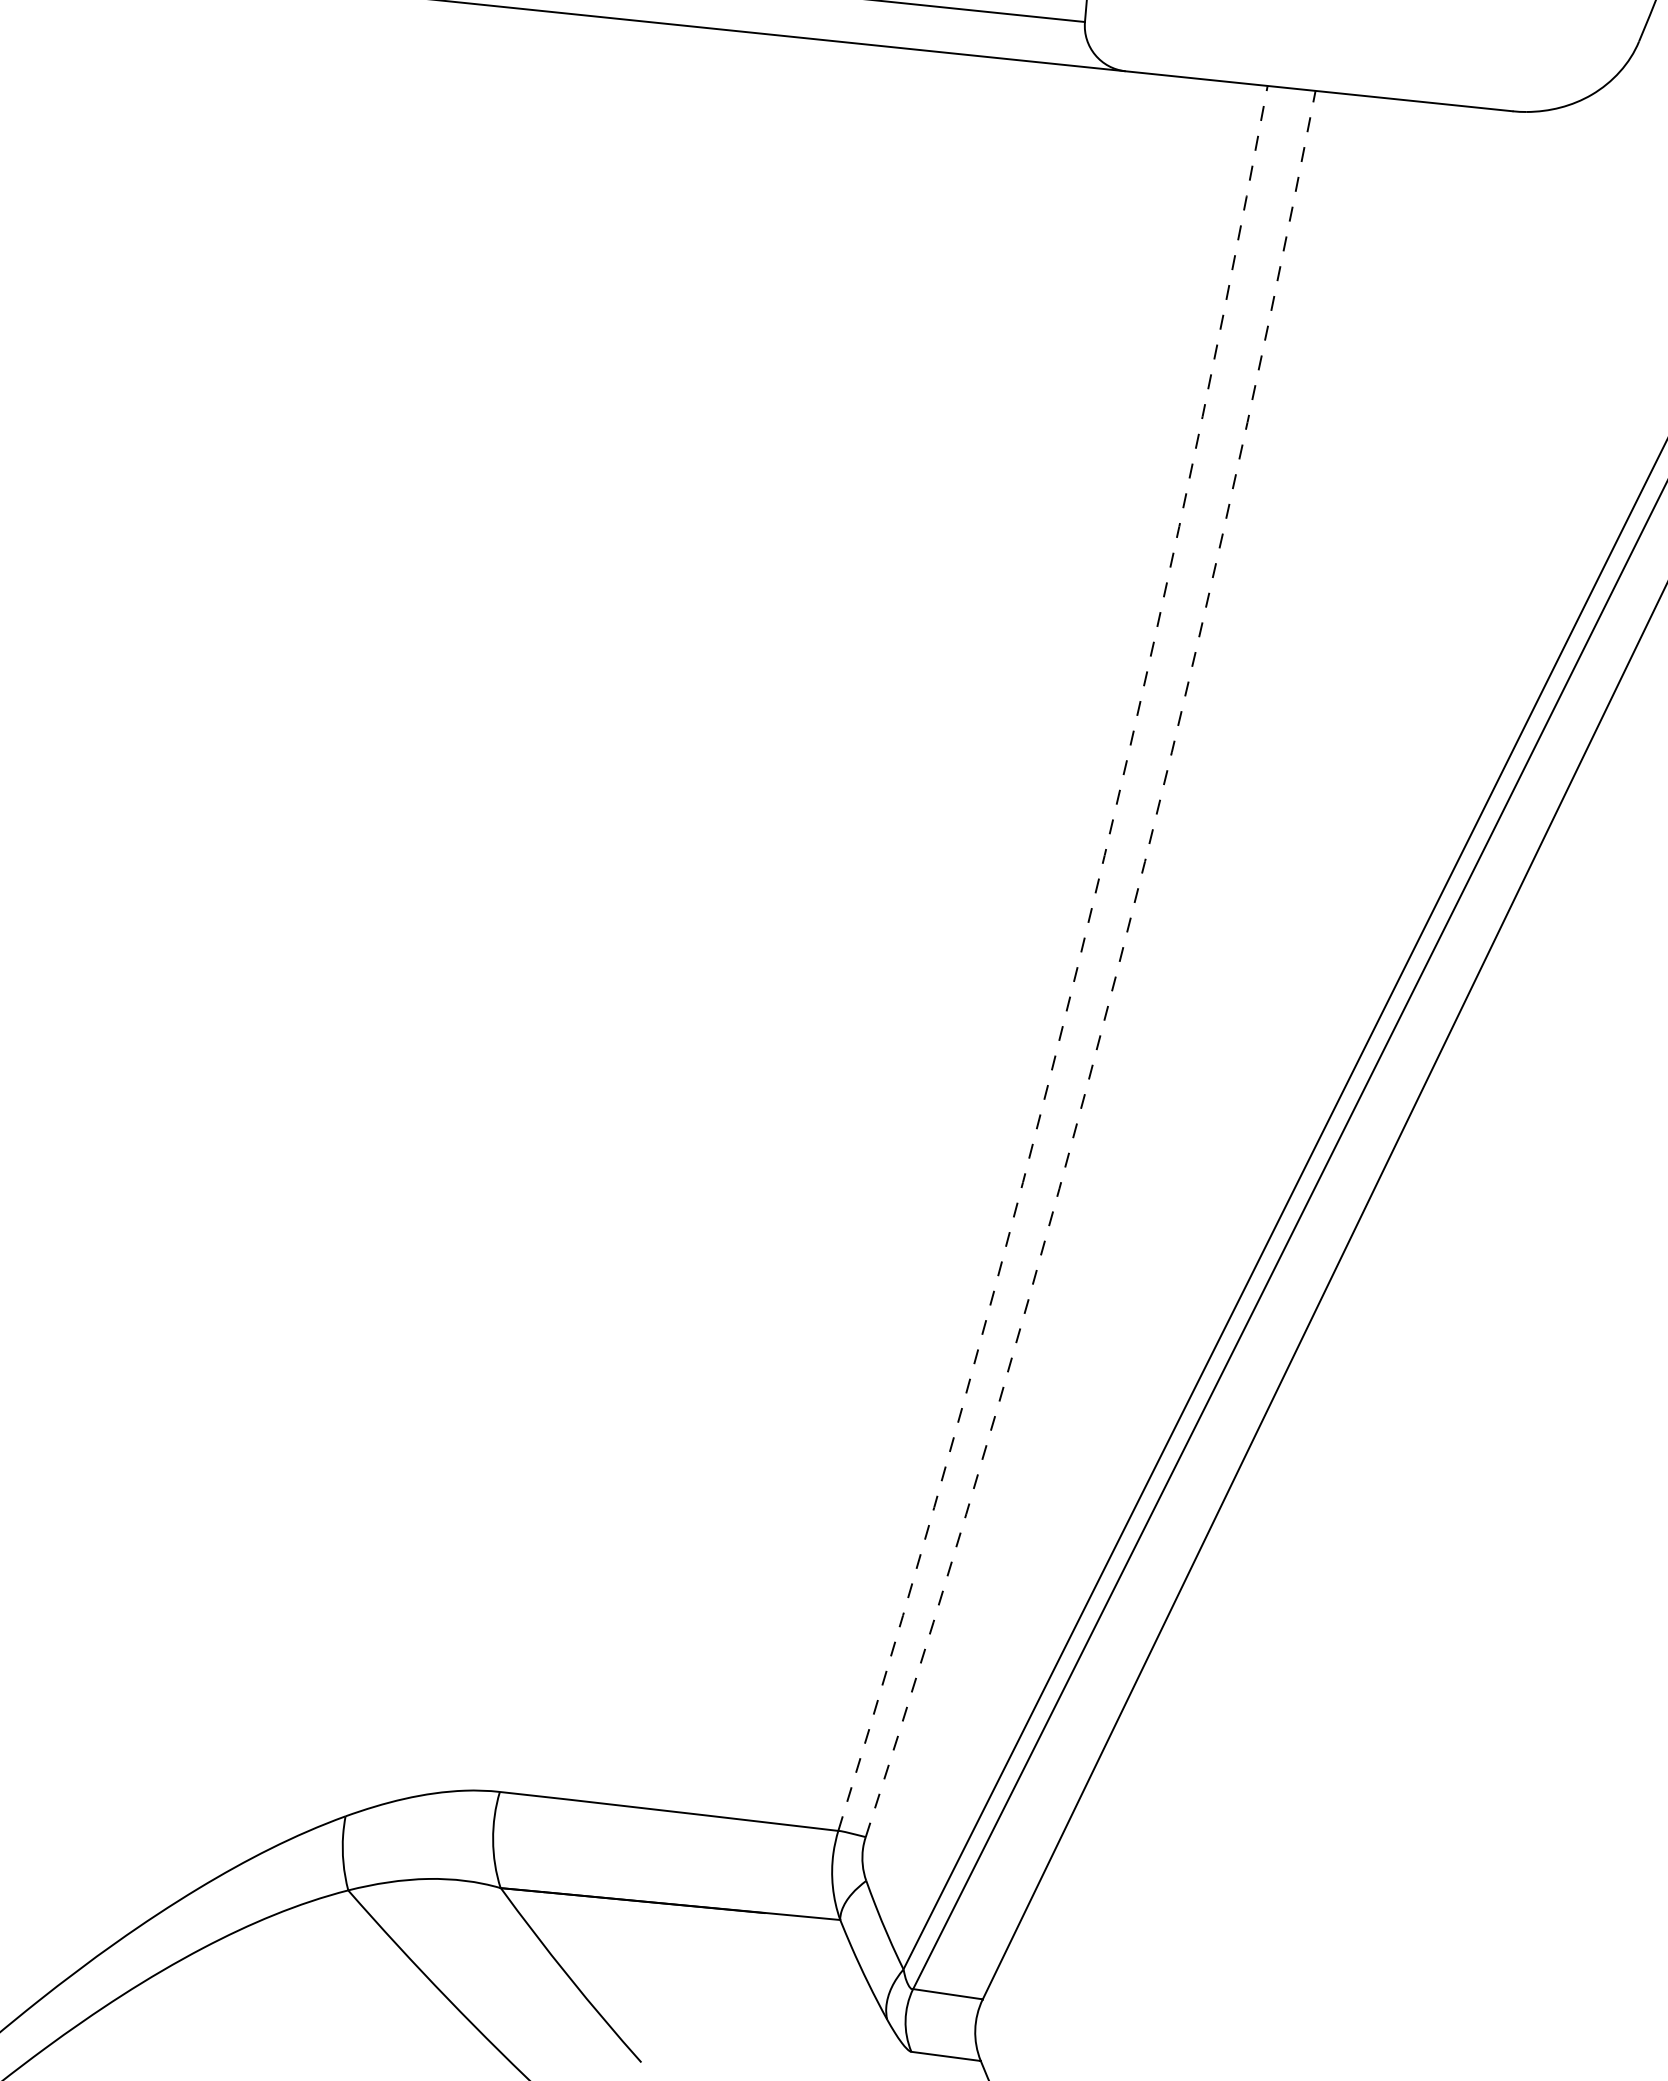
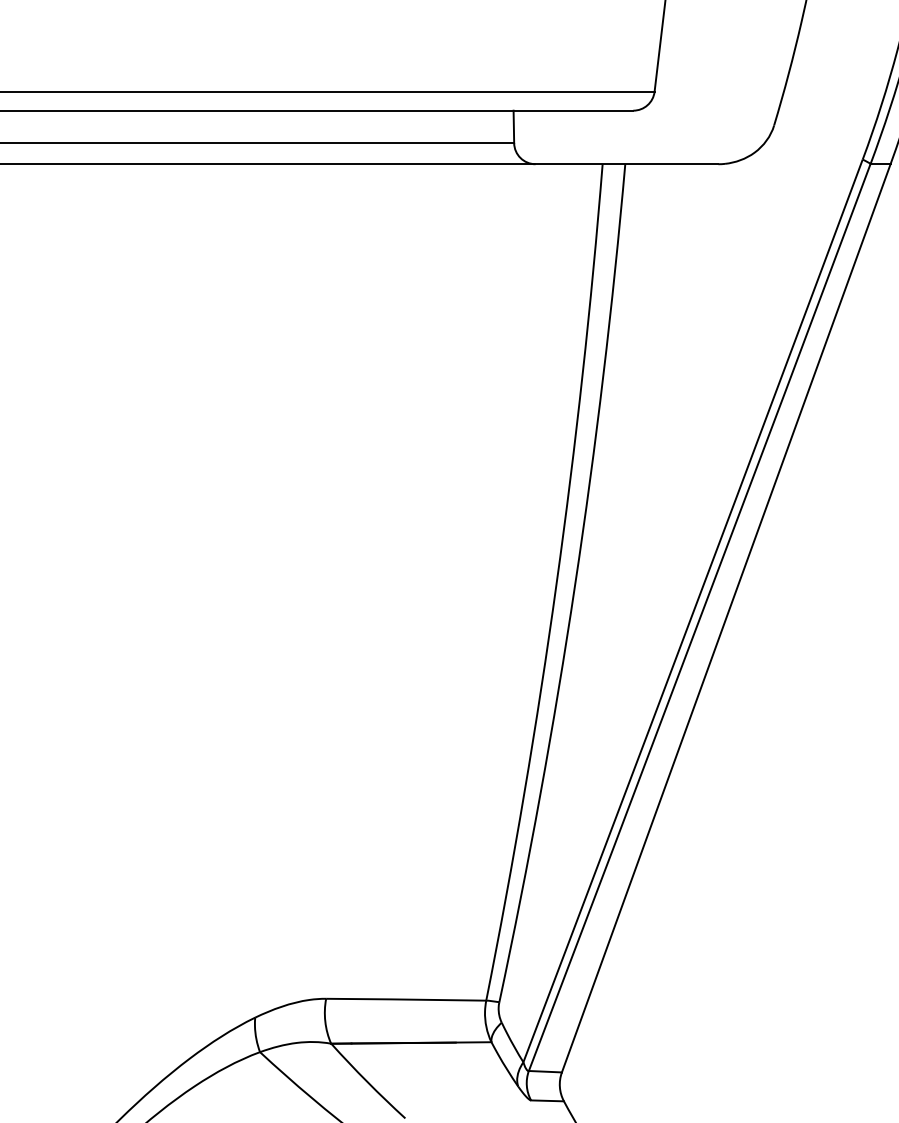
arc: (1078, 965) -> (556, 584), dashed -> solid
arc: (1118, 971) -> (575, 585), dashed -> solid

